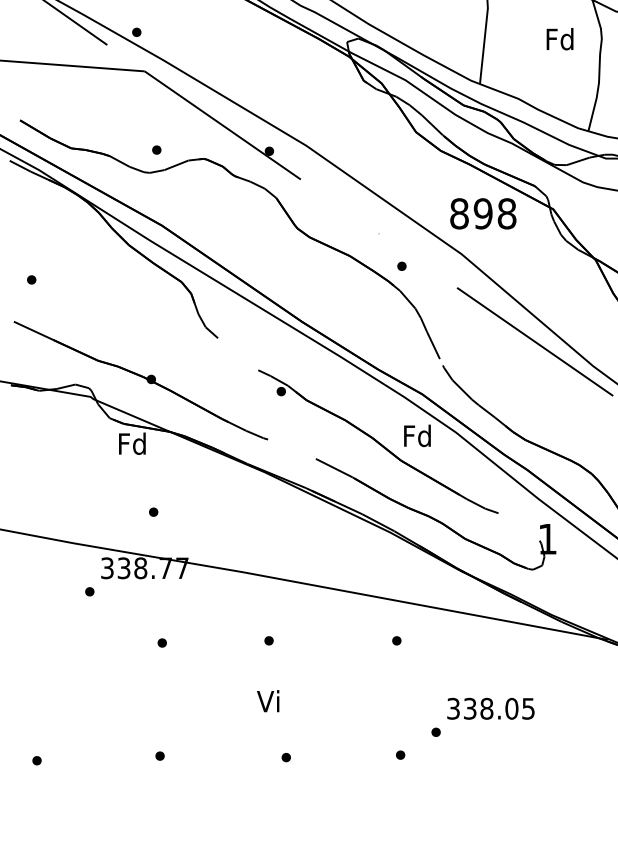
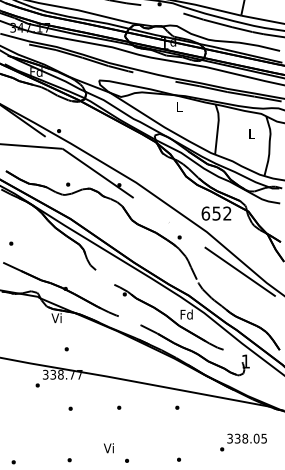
text: (559, 39) -> (251, 134), Fd -> L
text: (482, 213) -> (216, 213), 898 -> 652
text: (133, 444) -> (57, 318), Fd -> Vi
text: (267, 701) -> (108, 448), moved
text: (482, 717) -> (243, 442), moved

